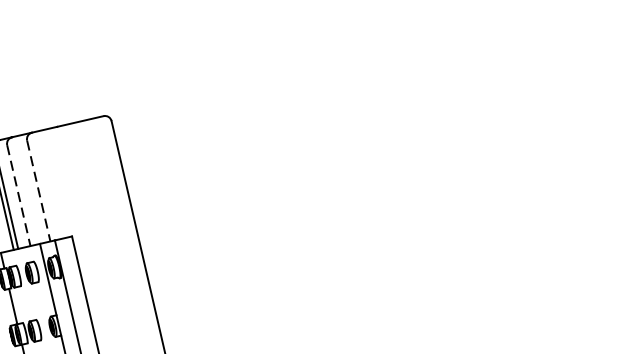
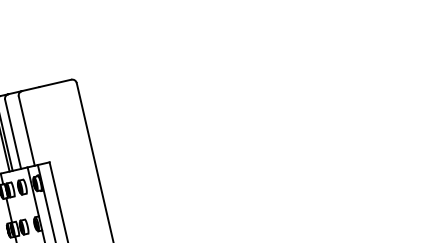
line: (38, 191) -> (26, 131), dashed -> solid
line: (19, 195) -> (13, 134), dashed -> solid

